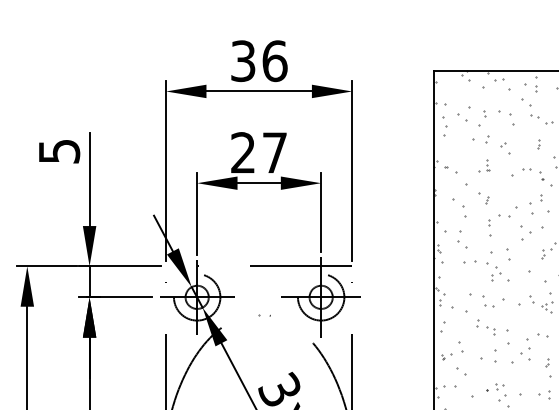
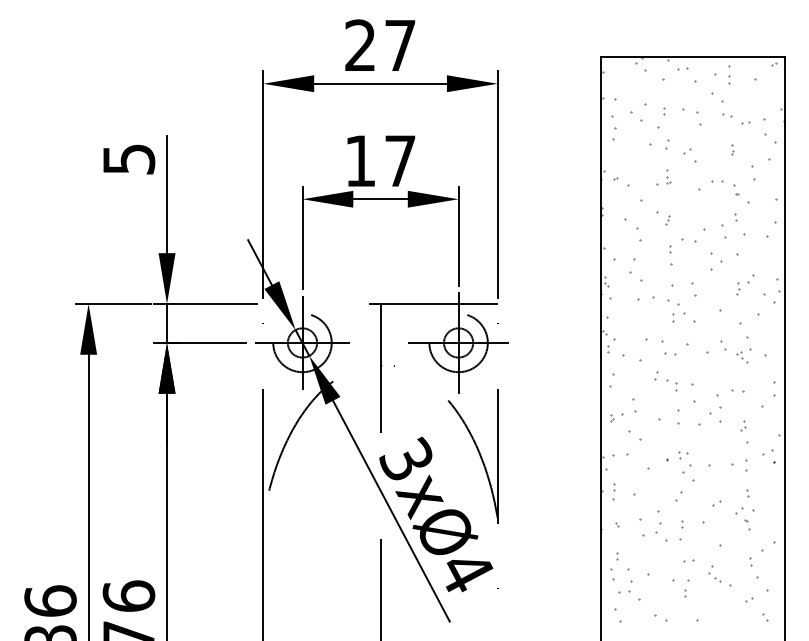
text: (259, 61) -> (380, 45), 36 -> 27
text: (242, 152) -> (359, 160), 27 -> 17
line: (259, 316) -> (380, 367), added

